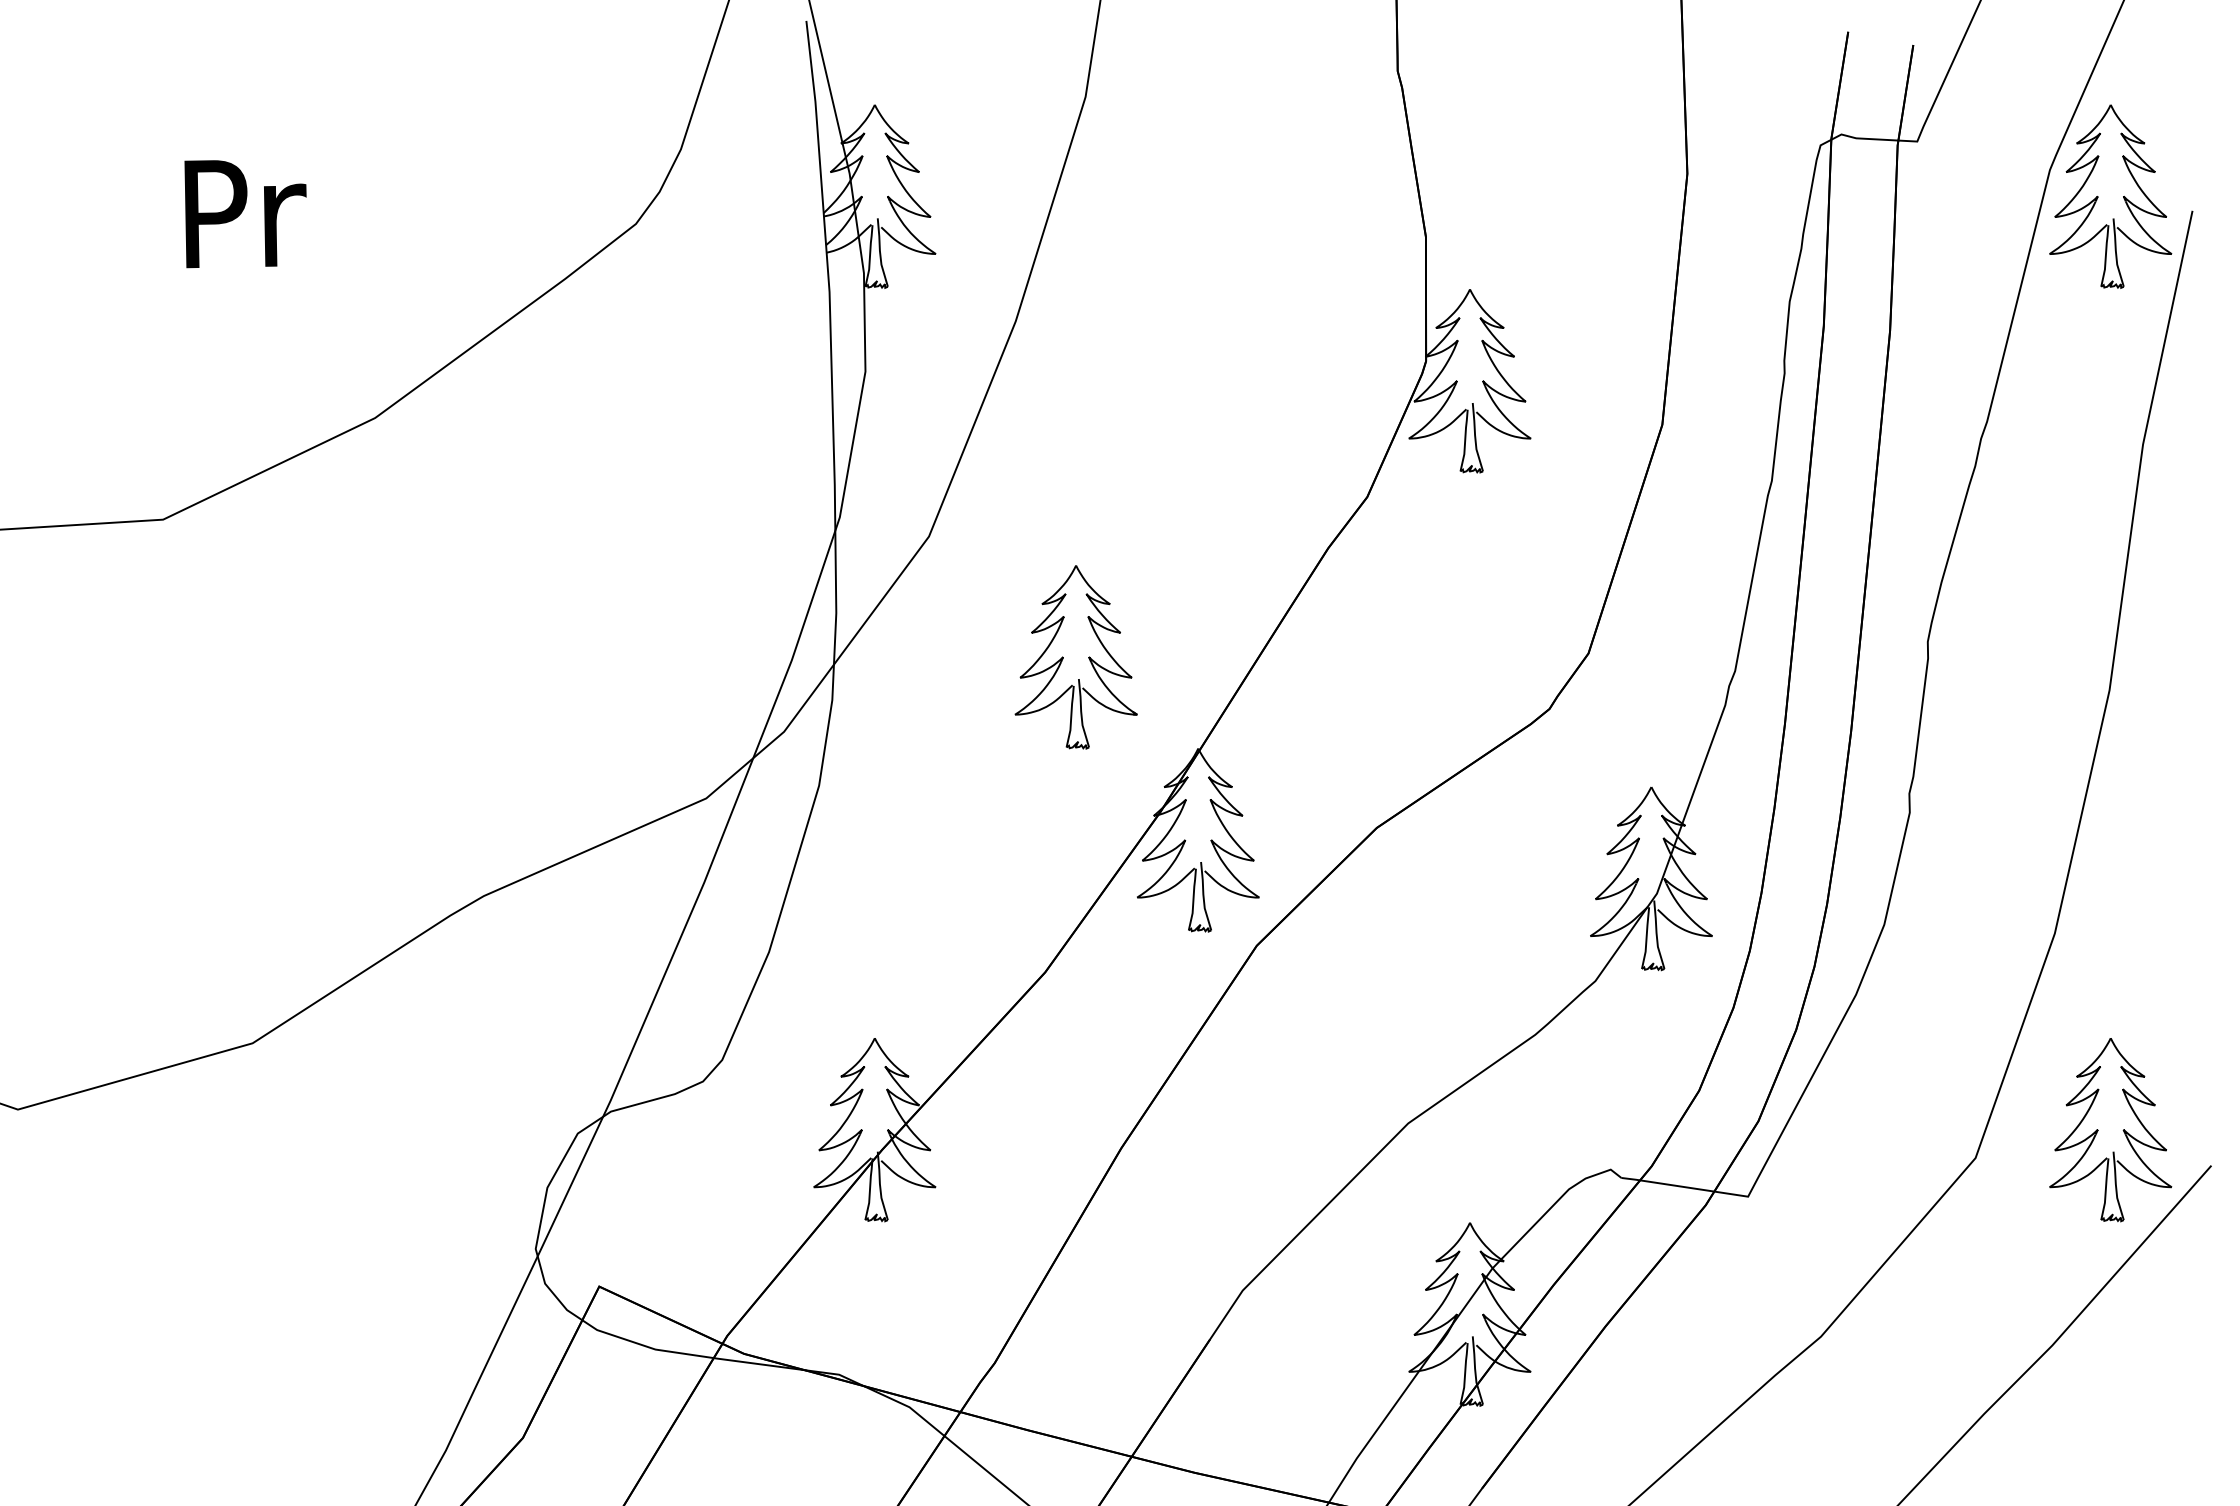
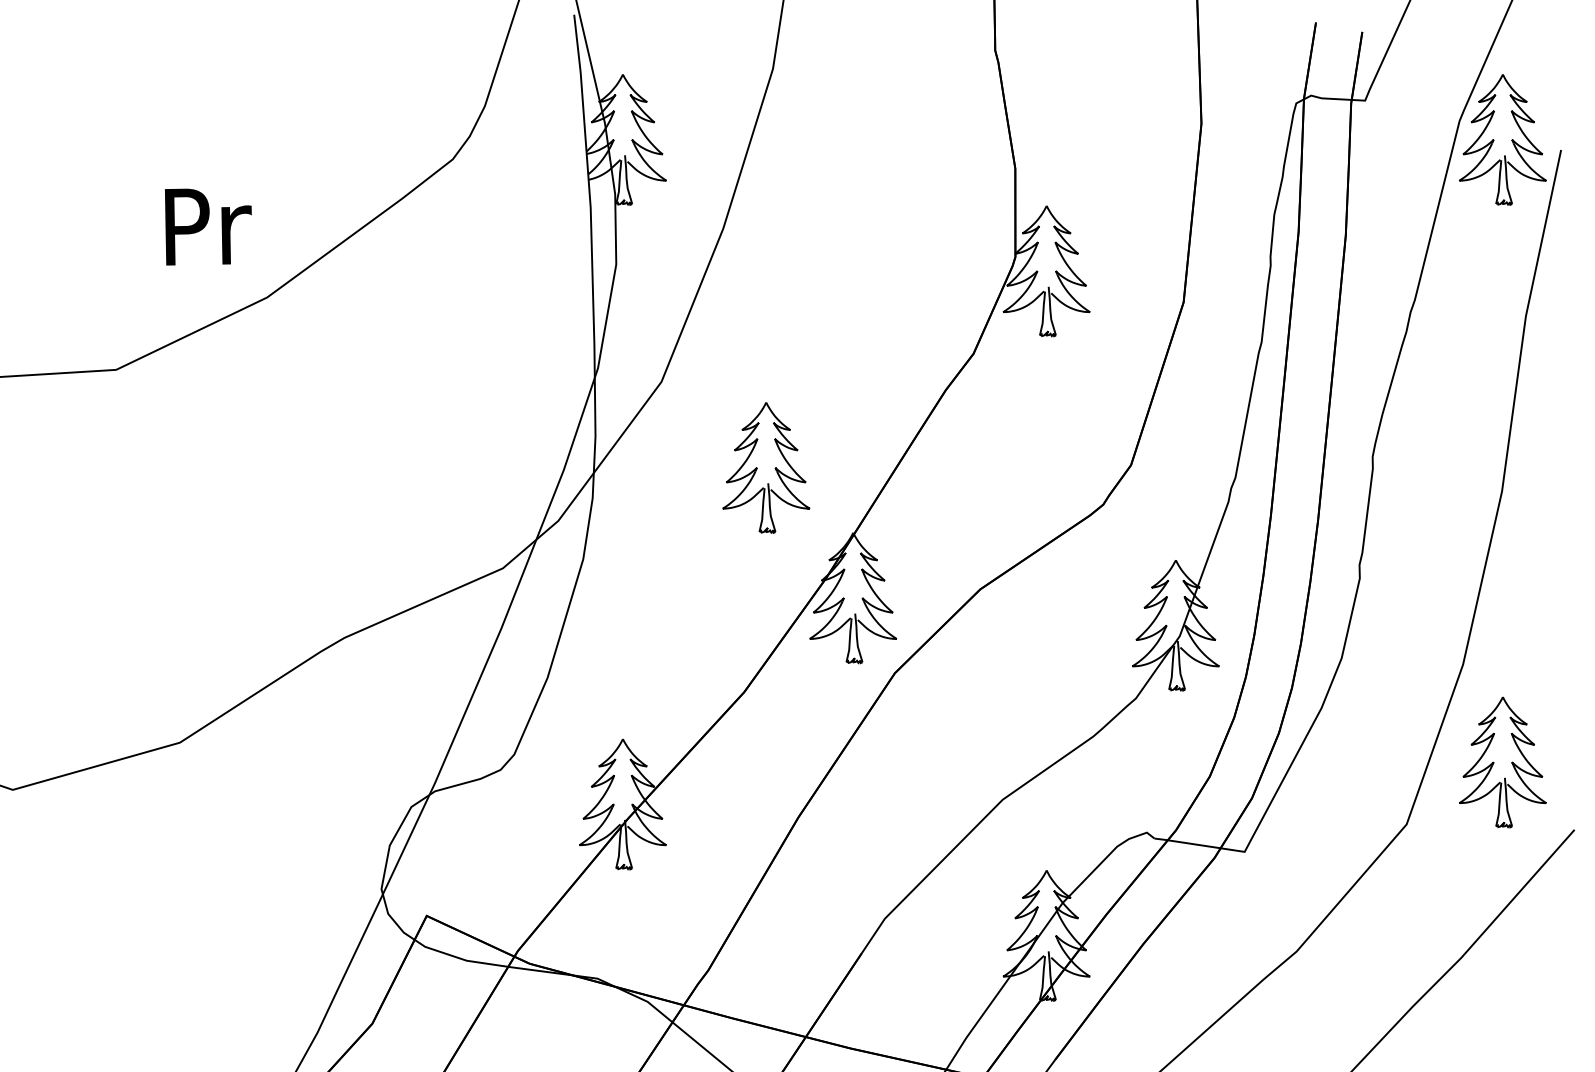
text: (245, 214) -> (208, 227), moved
part: (2110, 1130) -> (1502, 762), moved

